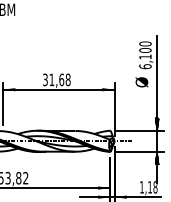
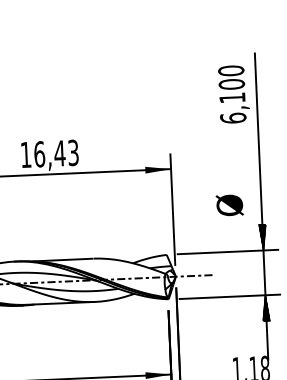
text: (56, 79) -> (49, 153), 31,68 -> 16,43
text: (141, 82) -> (228, 205), moved

